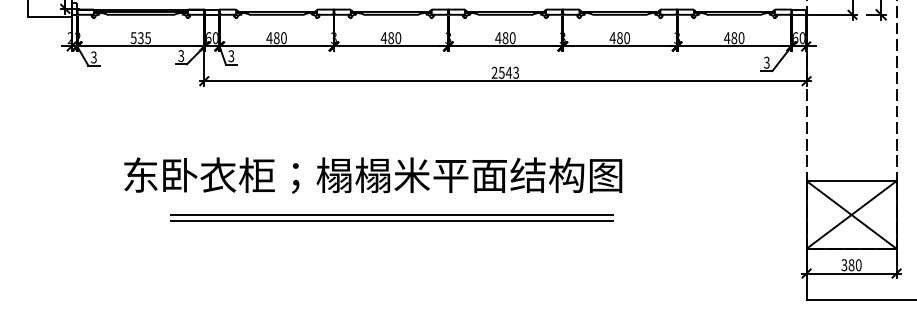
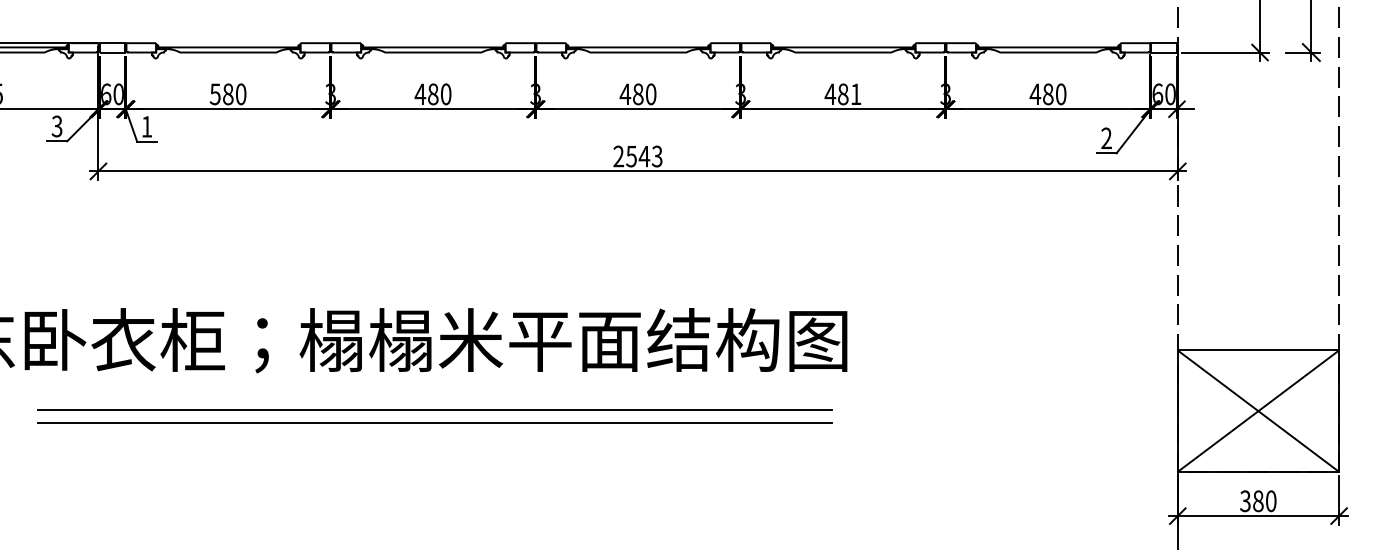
text: (269, 38) -> (215, 94), 480 -> 580
text: (627, 38) -> (856, 94), 480 -> 481
text: (231, 56) -> (147, 127), 3 -> 1
text: (766, 62) -> (1105, 137), 3 -> 2

